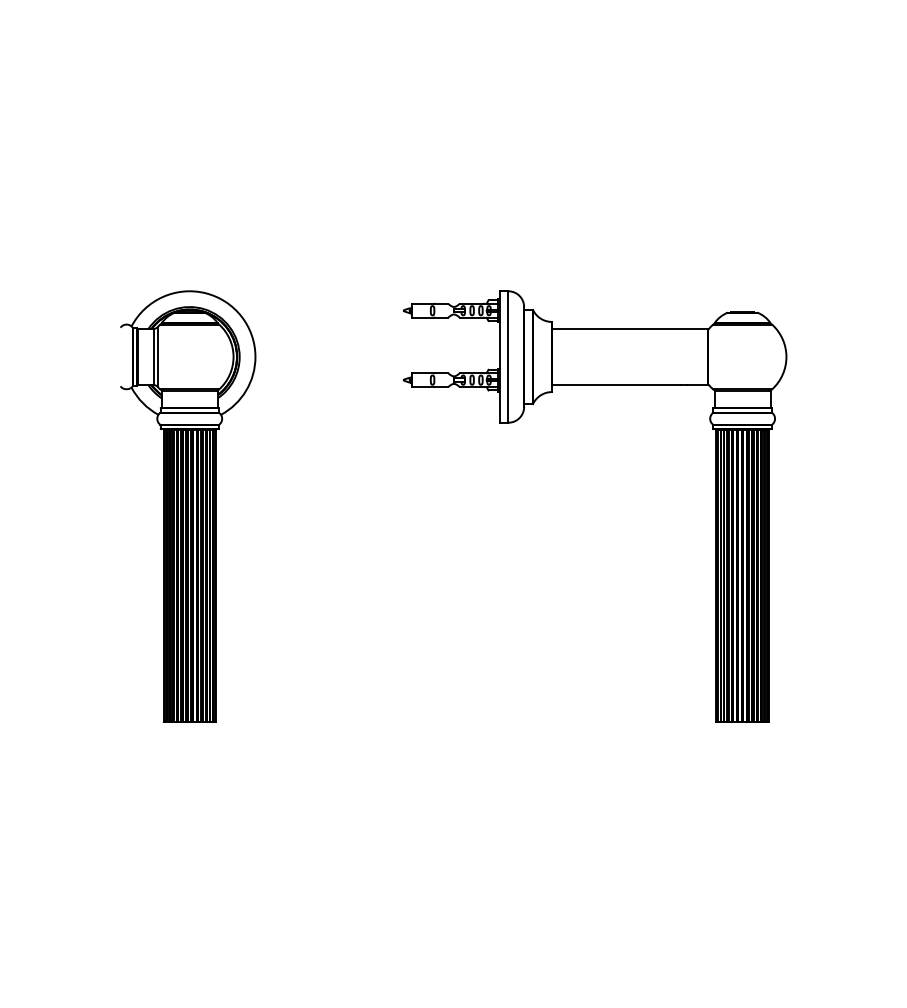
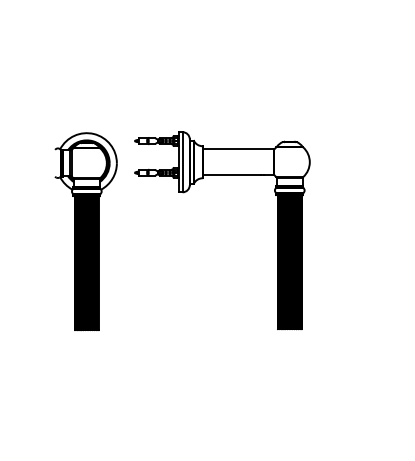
part: (516, 423) -> (186, 192), moved

